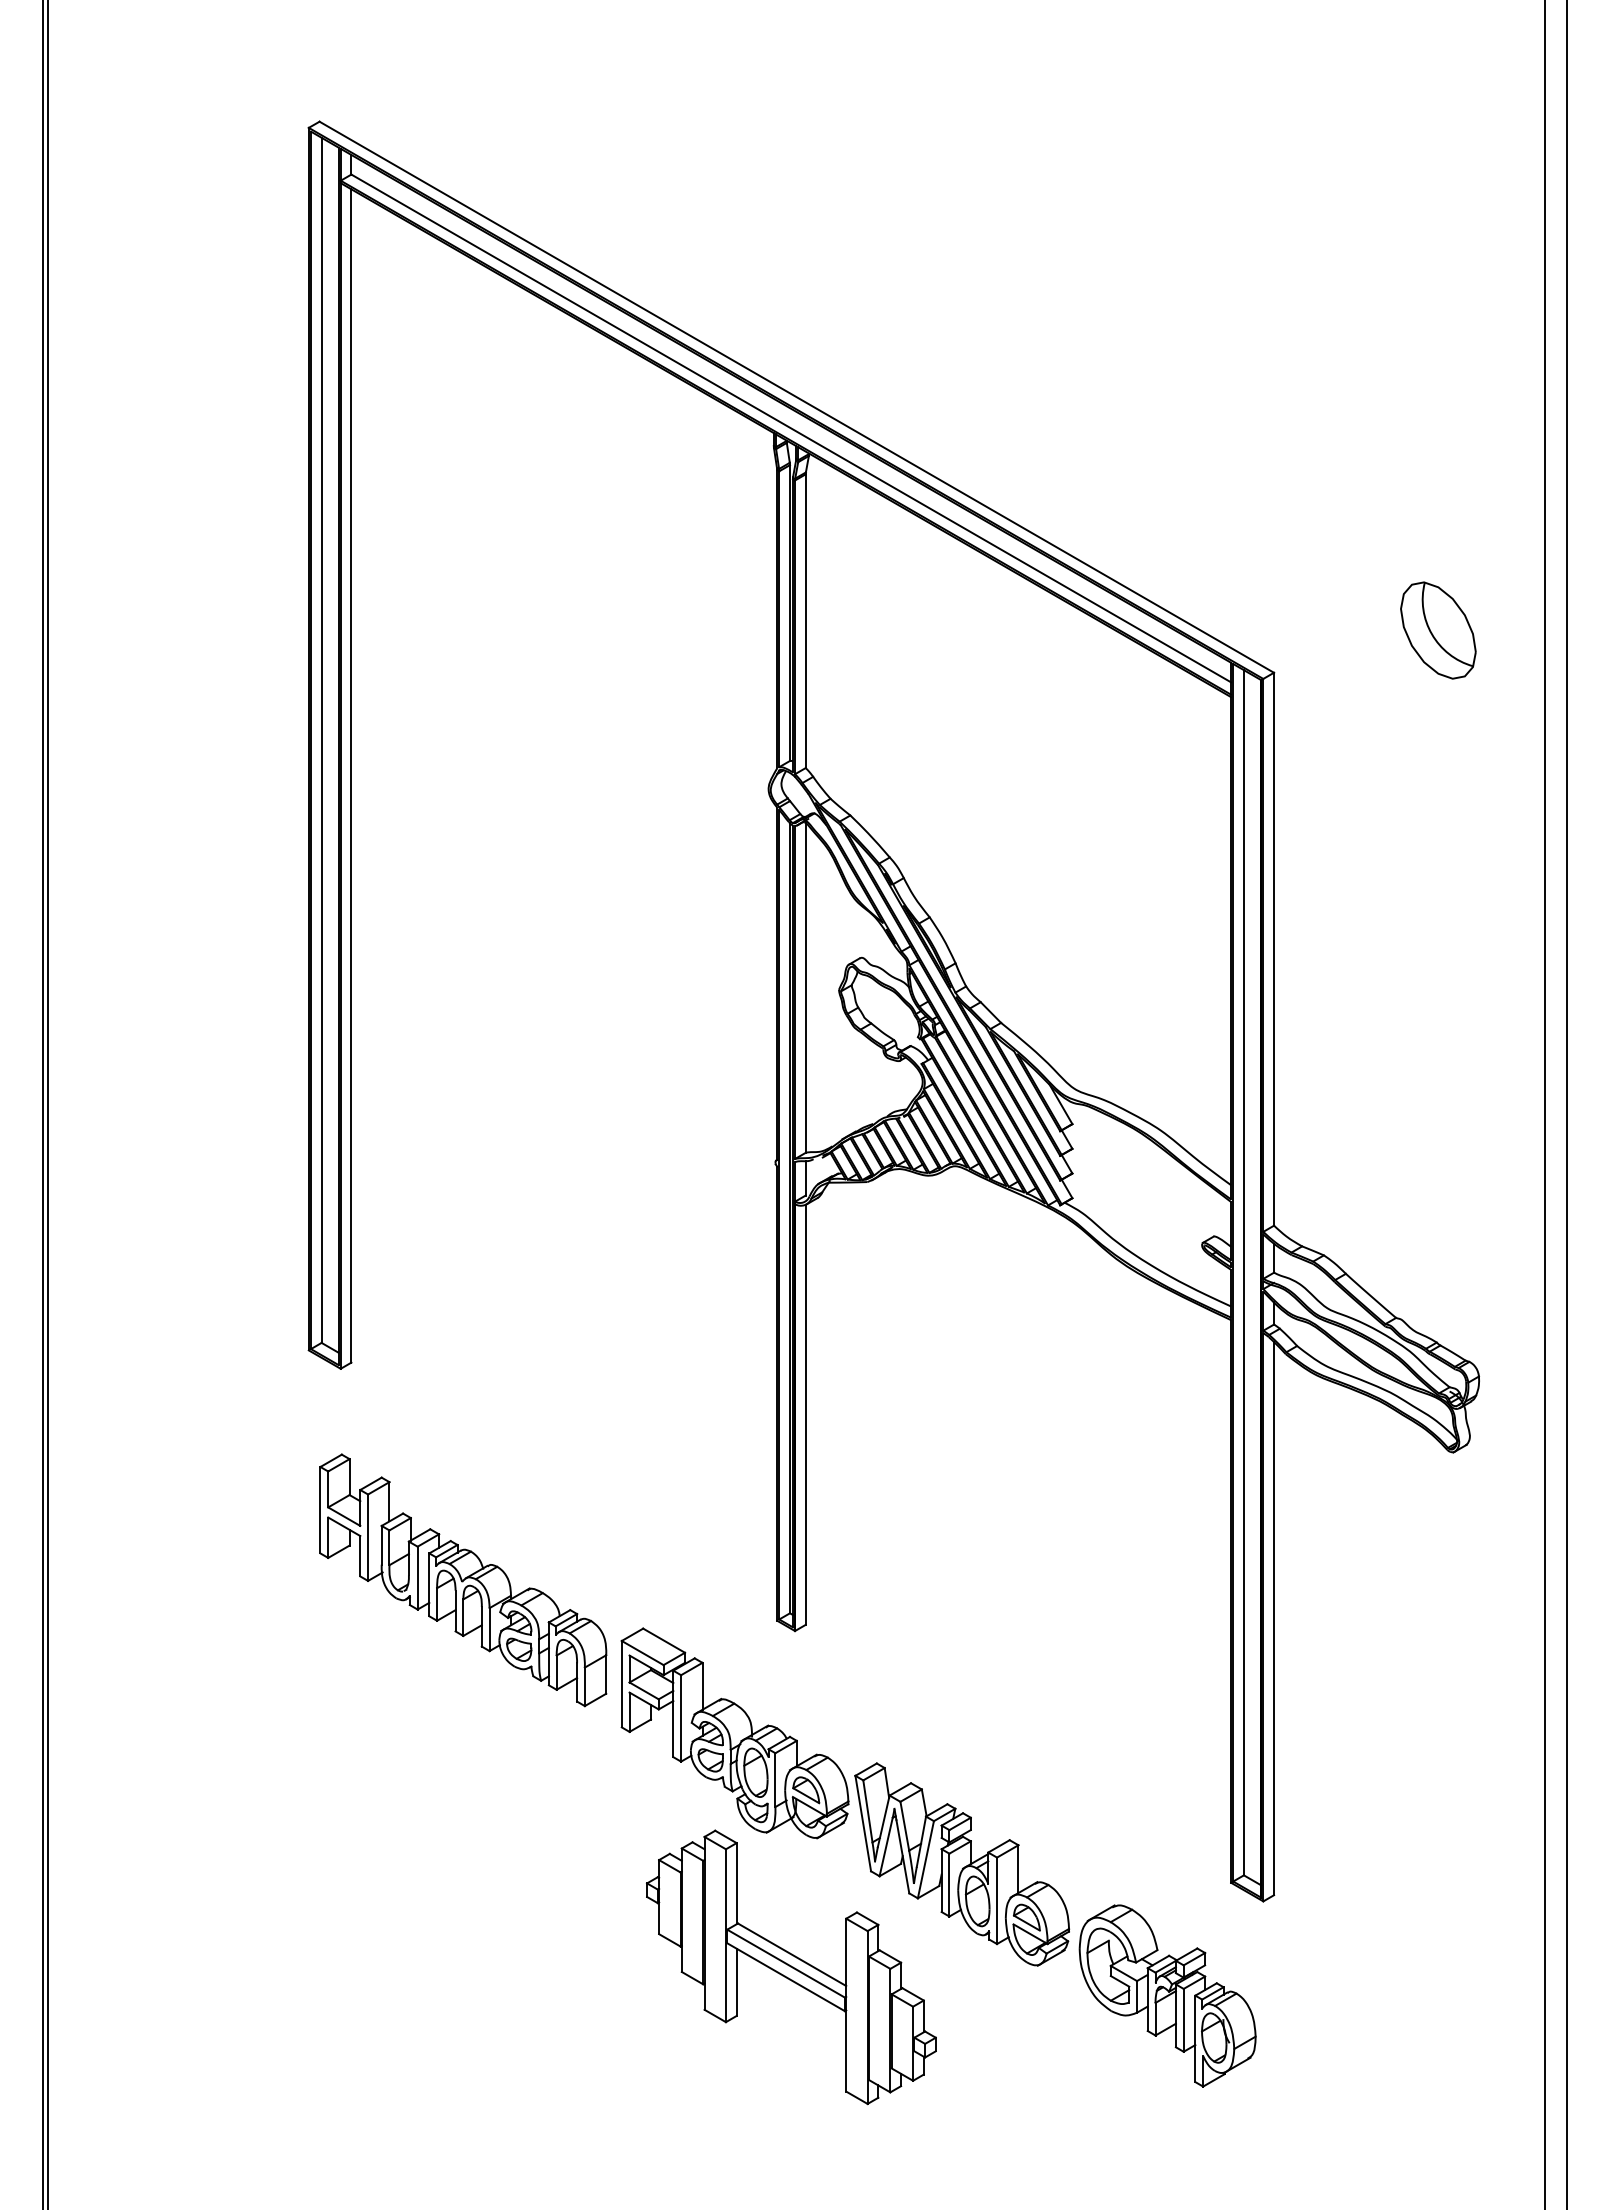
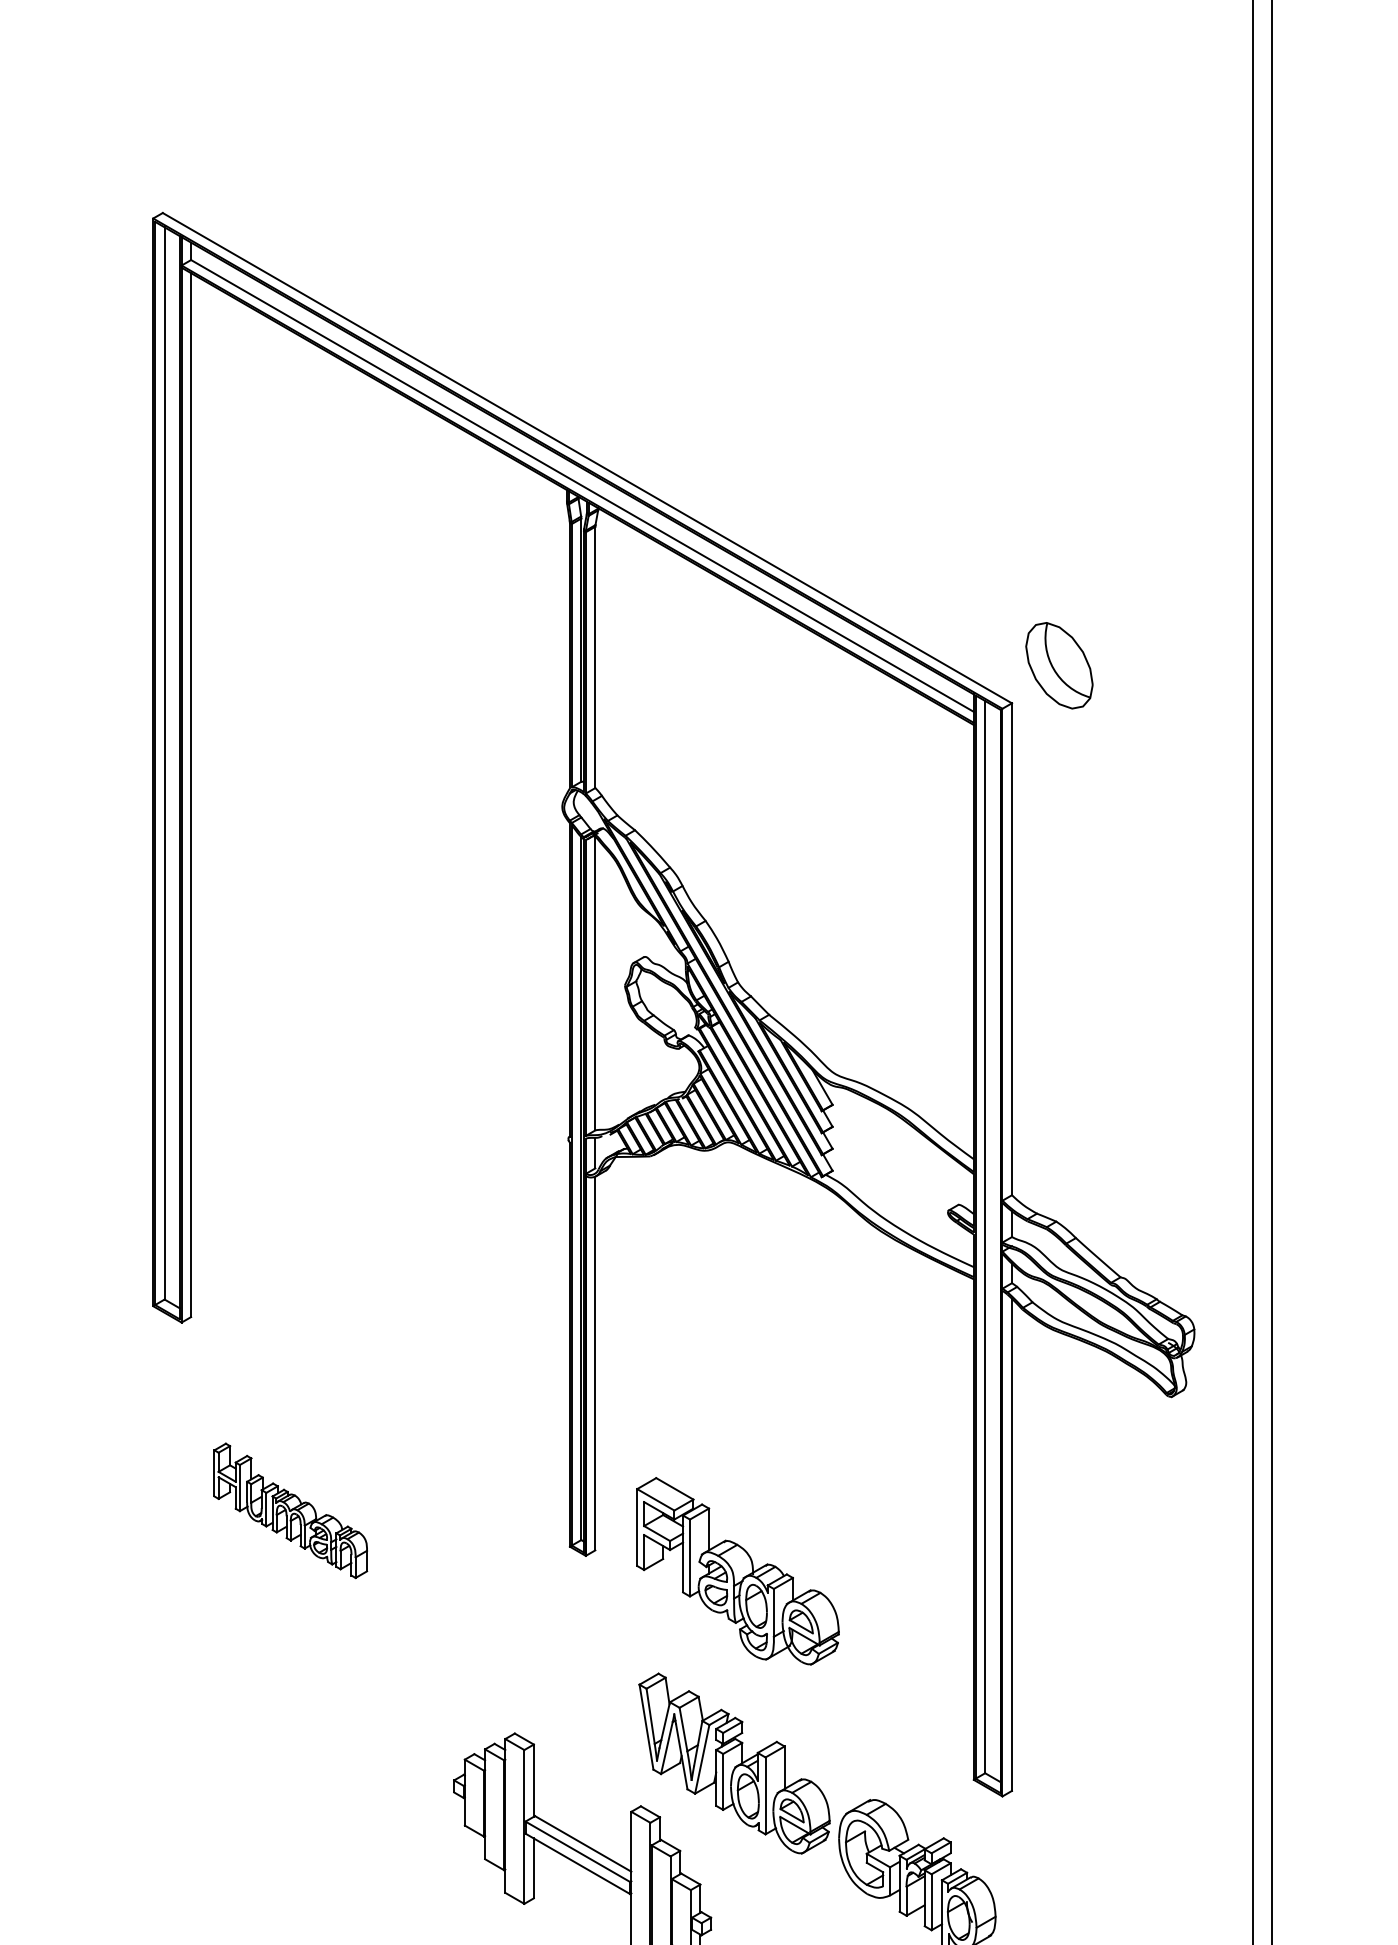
part: (1438, 630) -> (1059, 665), moved
part: (463, 1580) -> (290, 1510), size x0.6
part: (734, 1733) -> (737, 1571), moved

